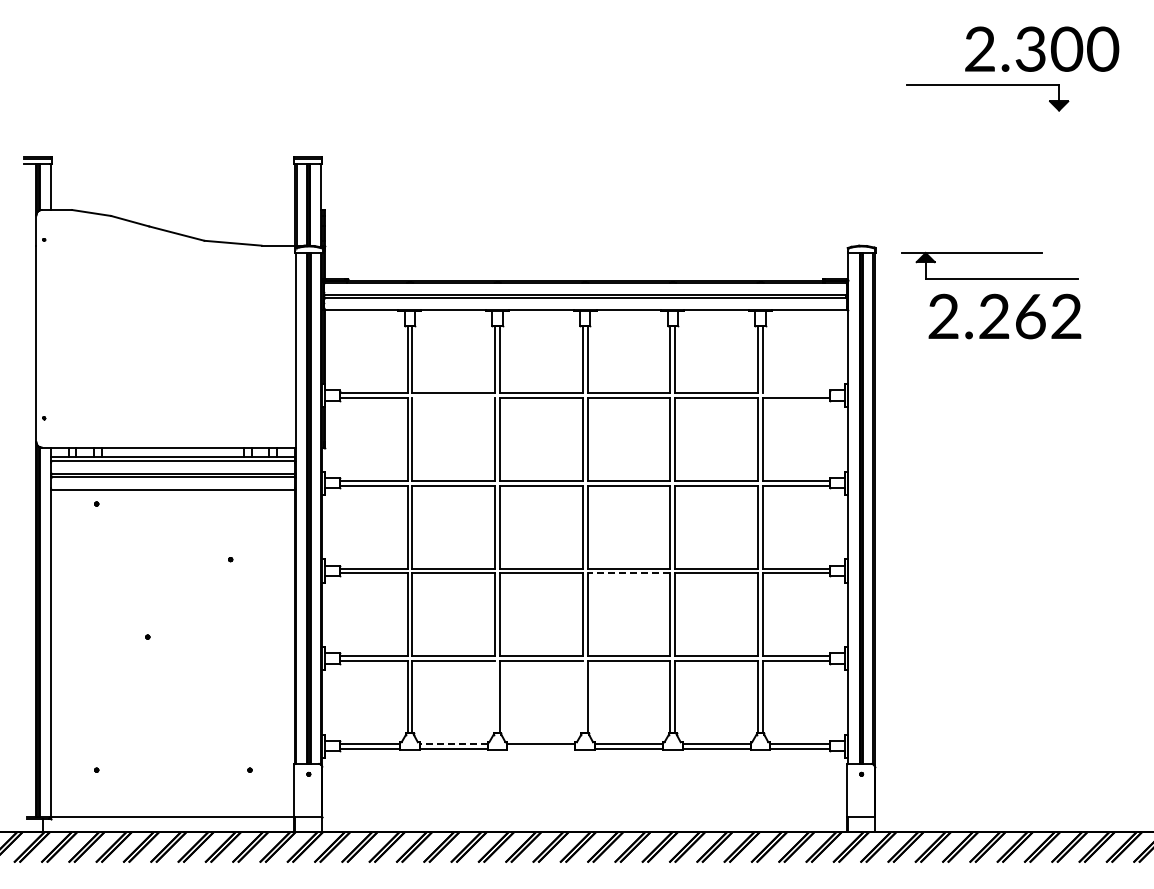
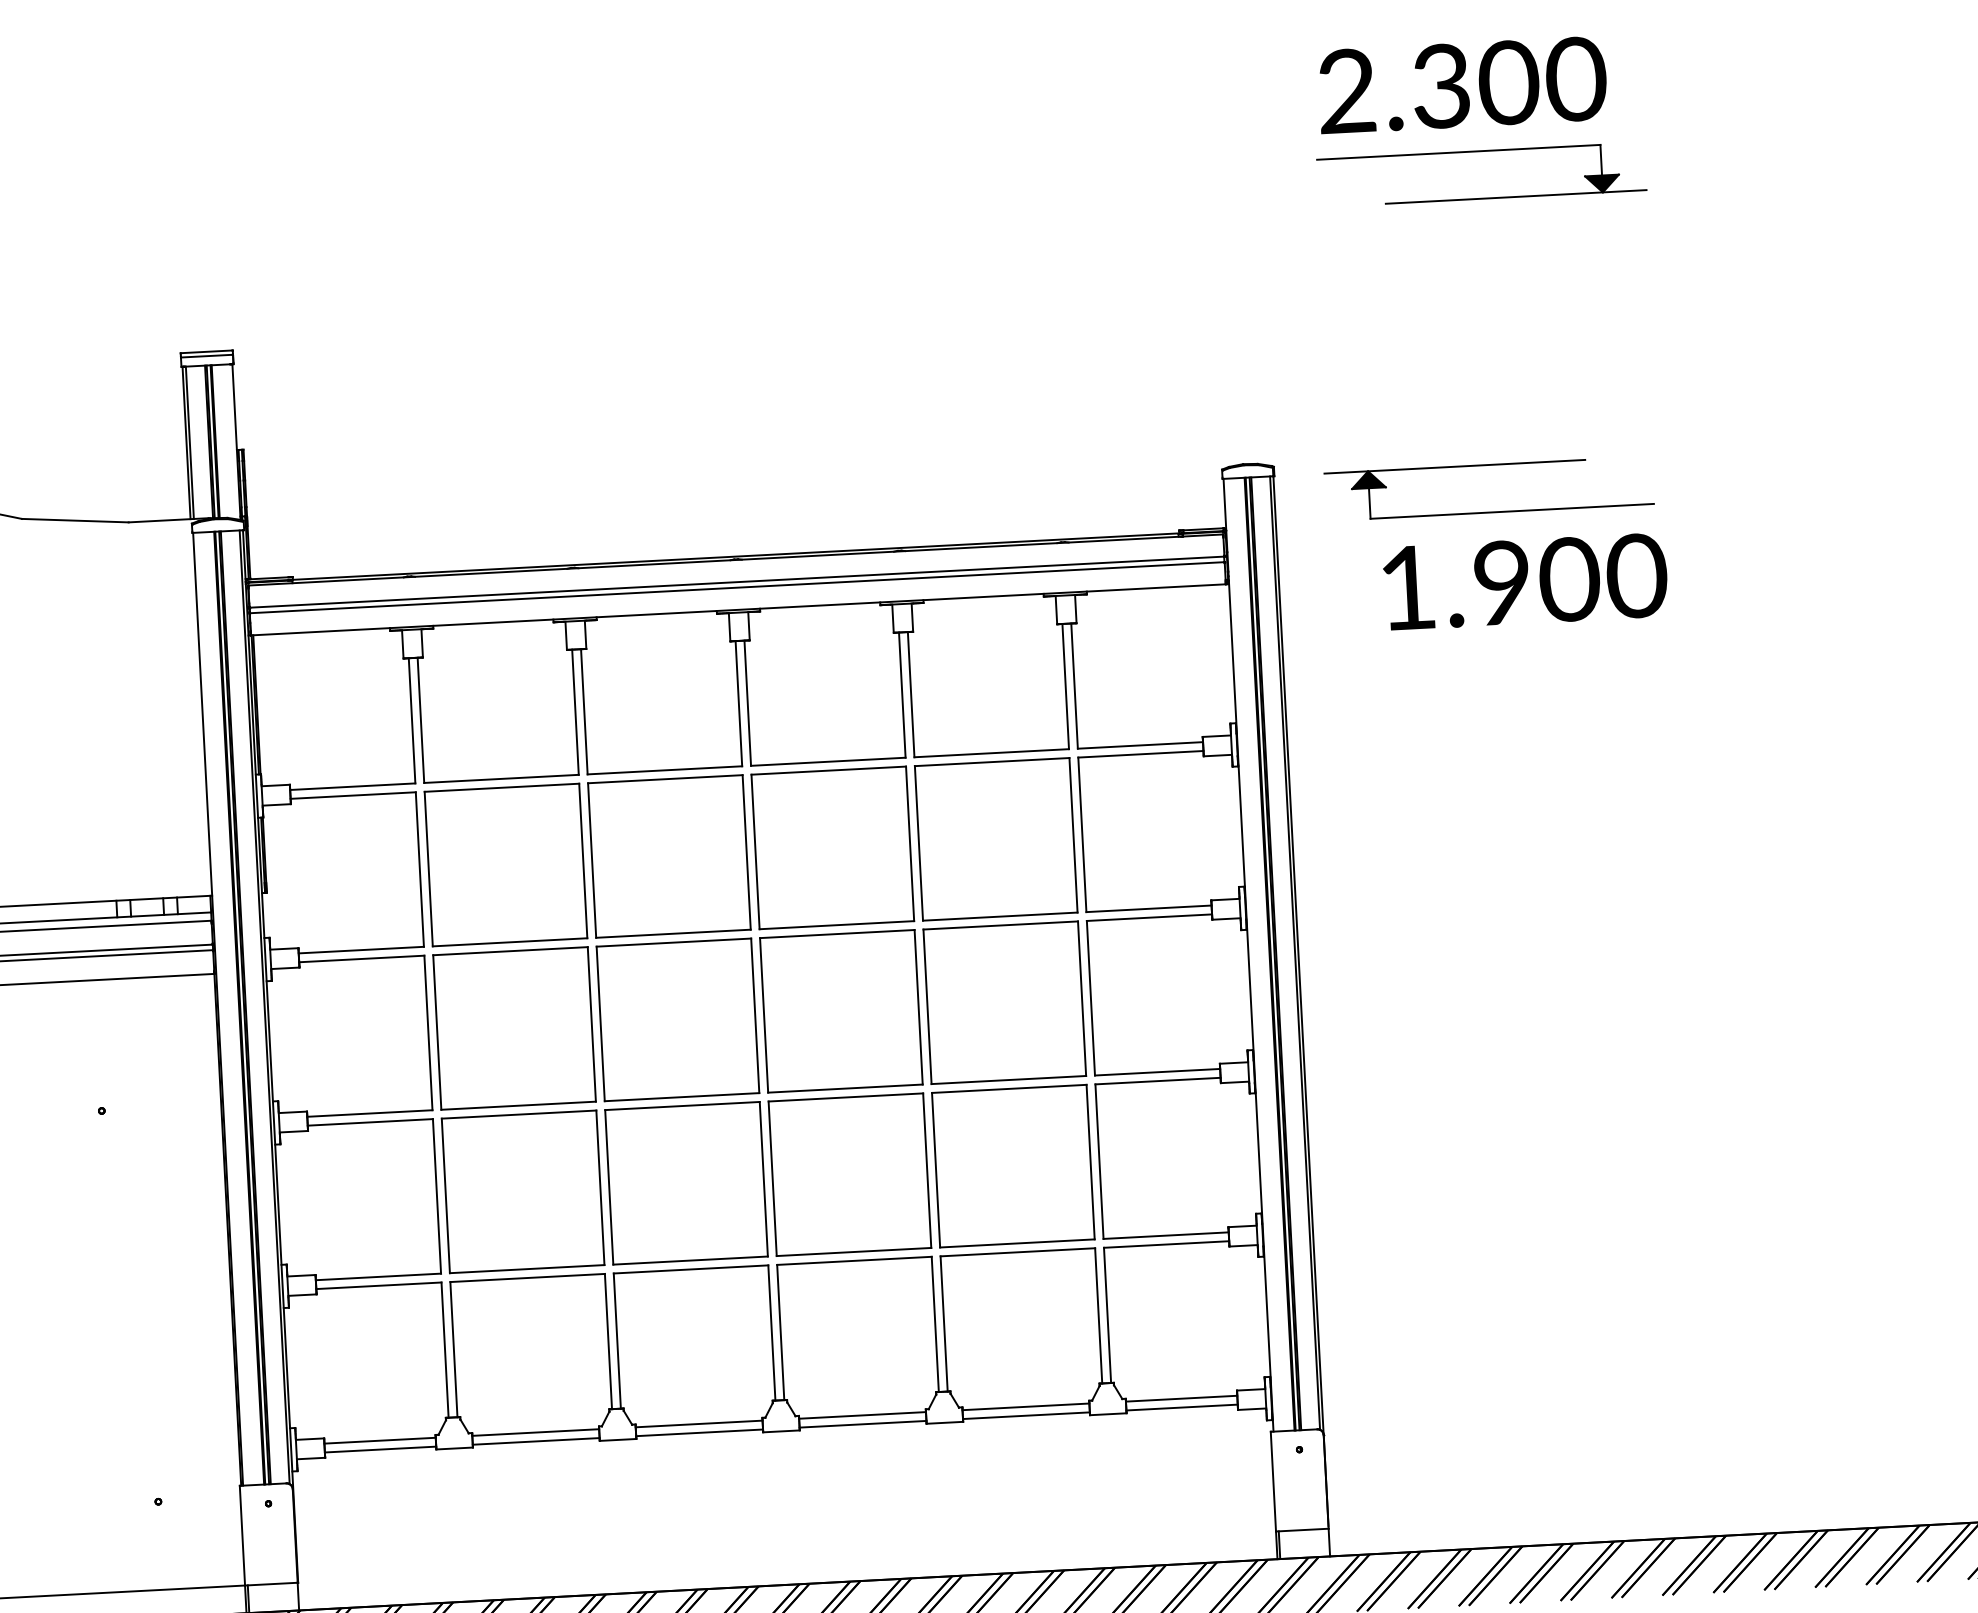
text: (1042, 48) -> (1463, 83), moved
line: (1012, 110) -> (1515, 196), added
text: (1005, 316) -> (1523, 581), 2.262 -> 1.900
line: (795, 393) -> (1138, 745), added
line: (453, 398) -> (501, 788), added
line: (628, 573) -> (845, 1097), dashed -> solid
line: (495, 696) -> (609, 1340), added
line: (582, 696) -> (771, 1331), added
line: (453, 743) -> (535, 1432), dashed -> solid
line: (541, 748) -> (699, 1432), added

